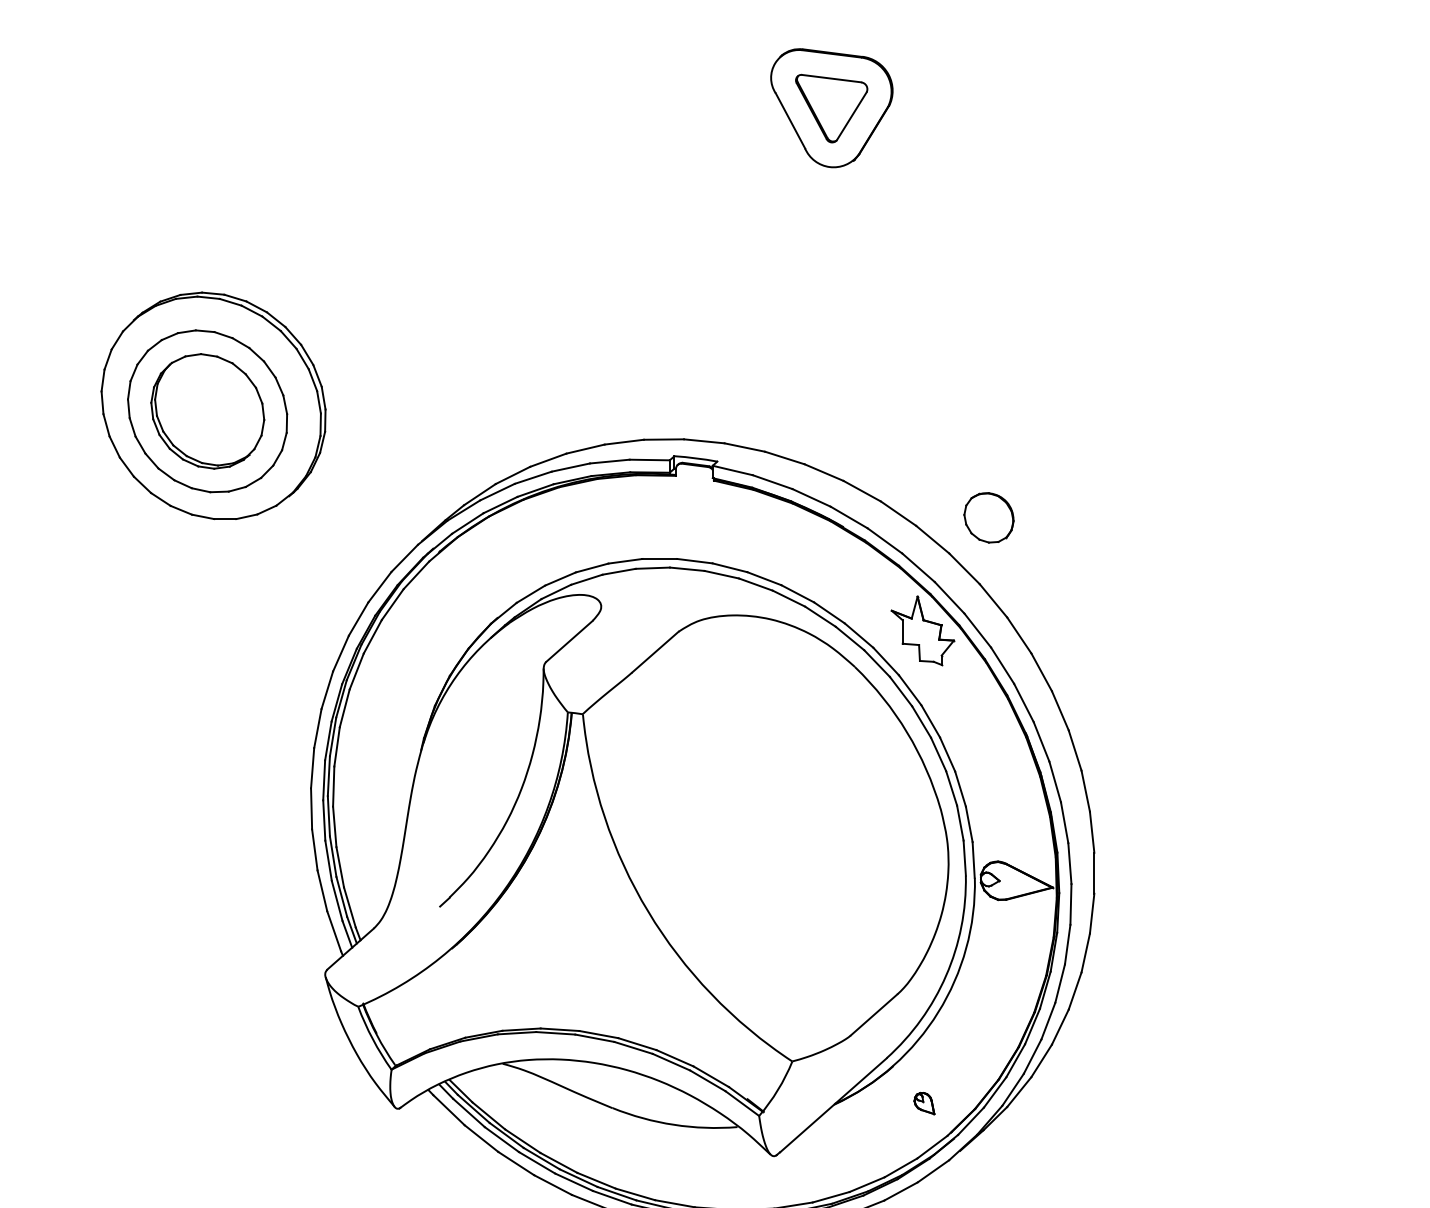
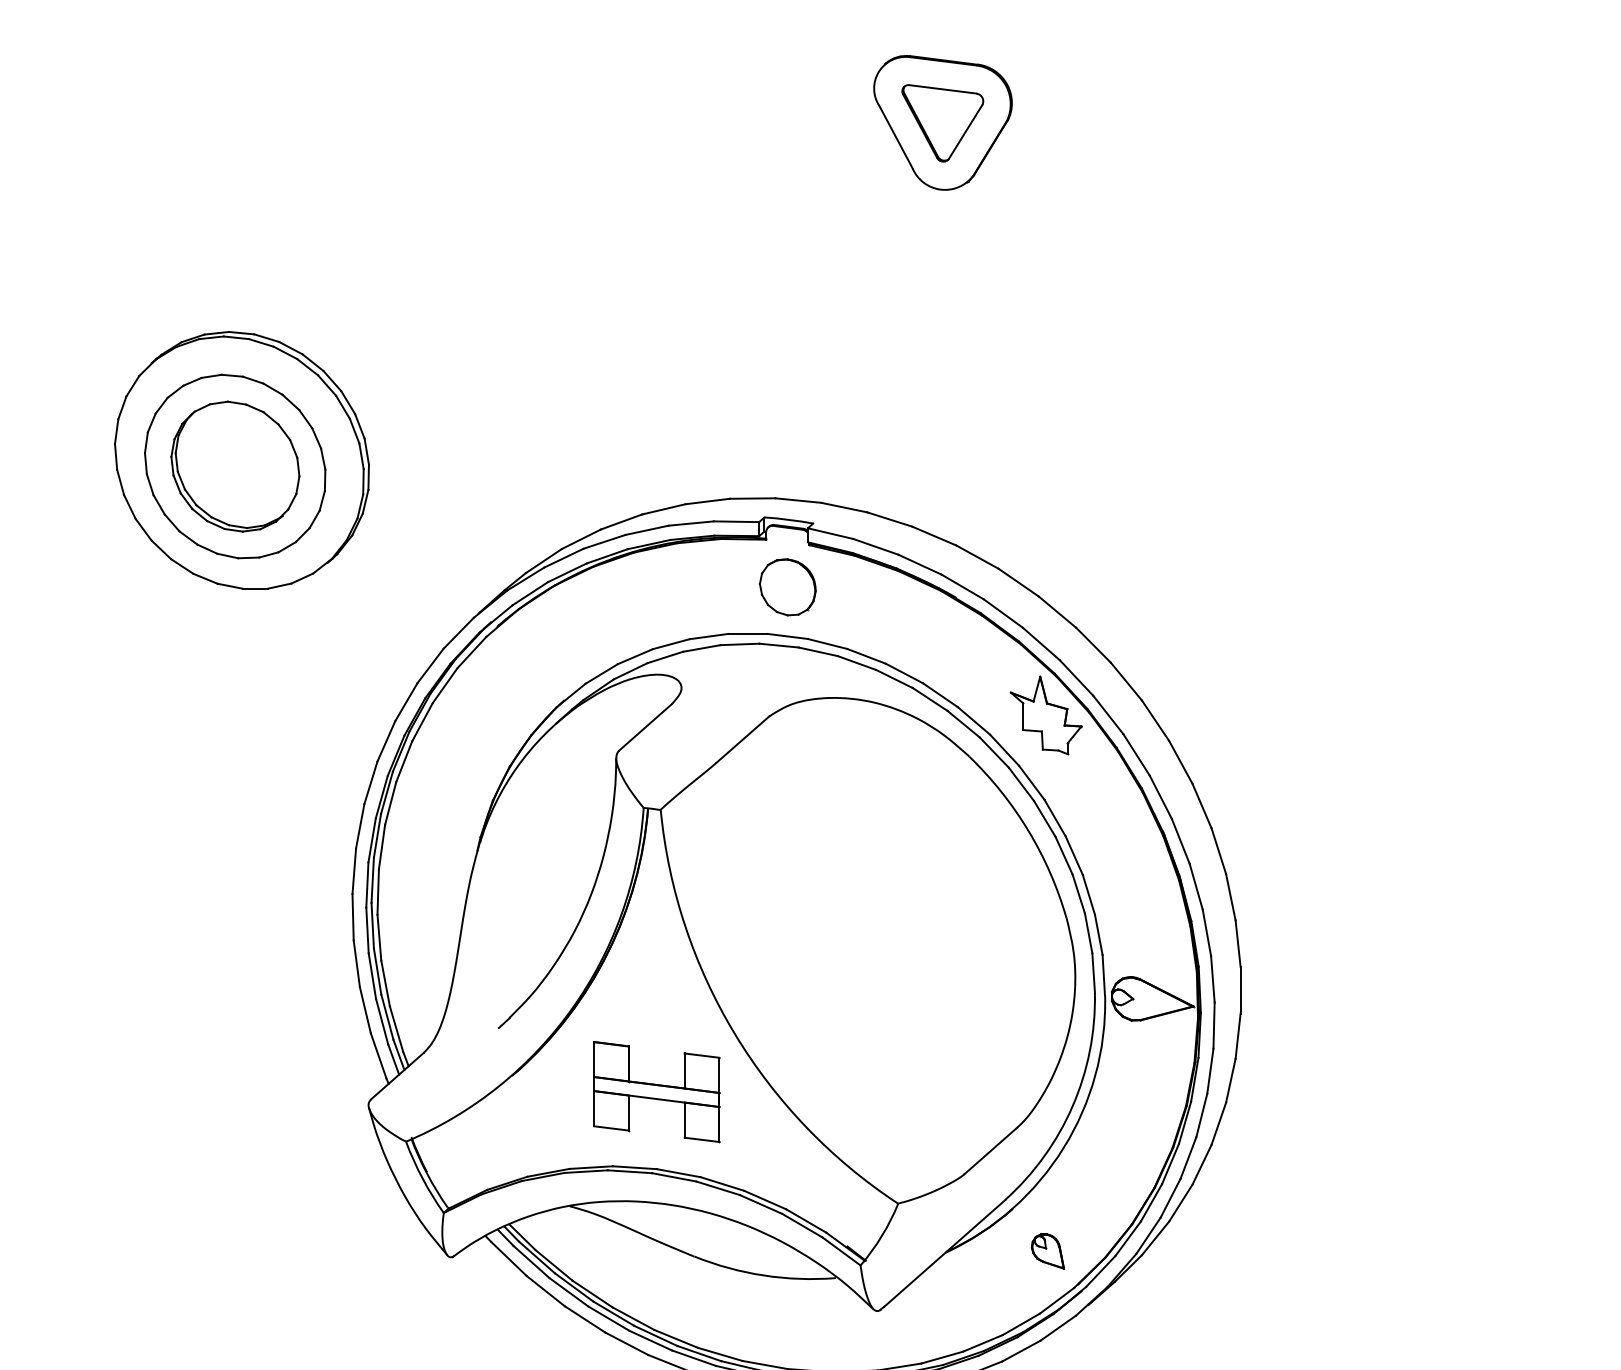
part: (988, 517) -> (787, 586), moved
part: (579, 963) -> (656, 1092), added
part: (924, 1103) -> (1048, 1251), size x1.43

